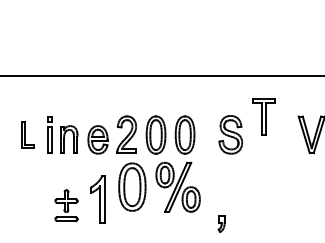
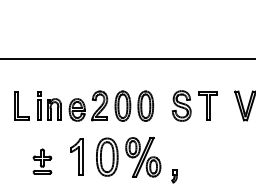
part: (263, 116) -> (207, 105), moved
part: (27, 134) -> (21, 105), size x1.43
part: (159, 187) -> (128, 157), moved
part: (66, 205) -> (42, 161), moved

